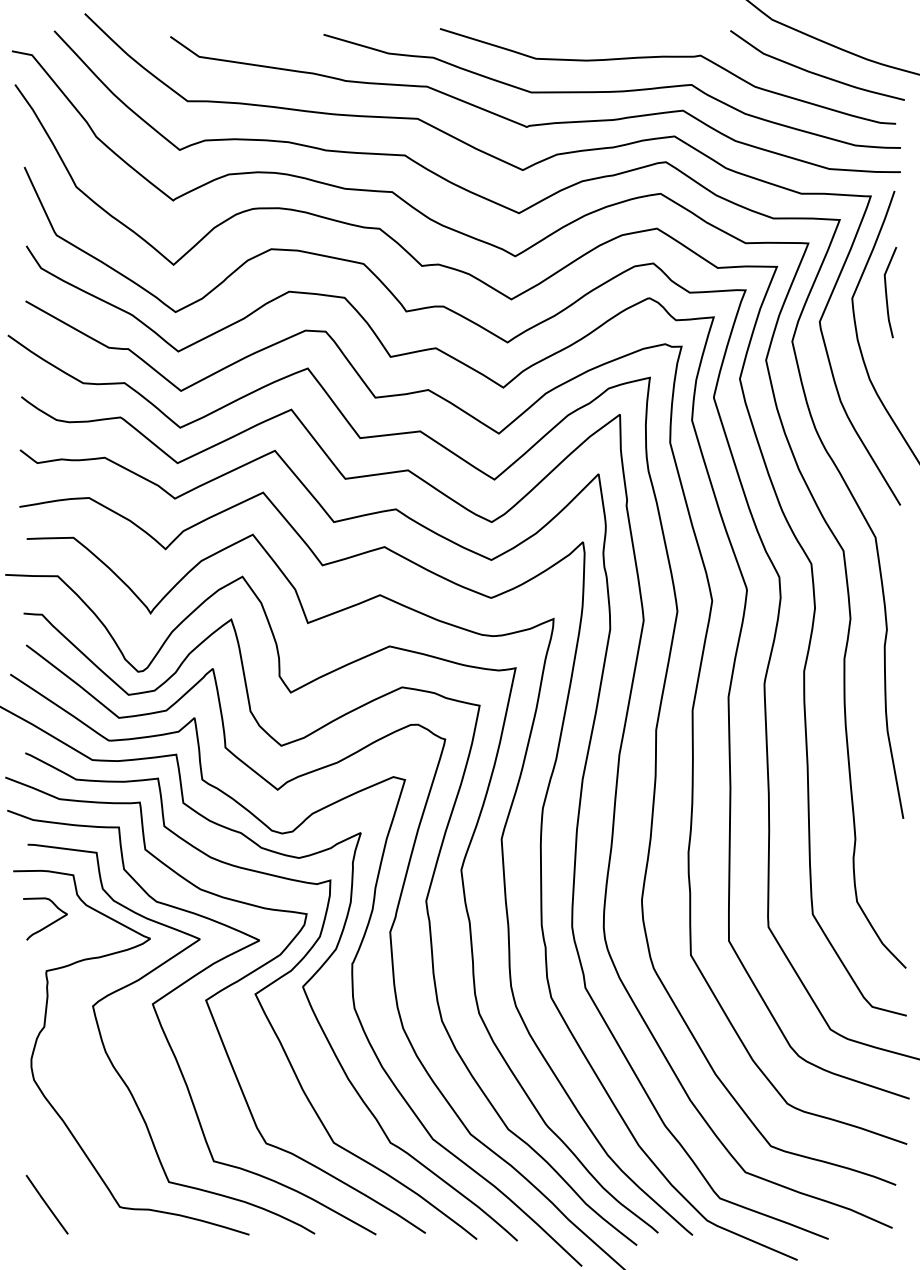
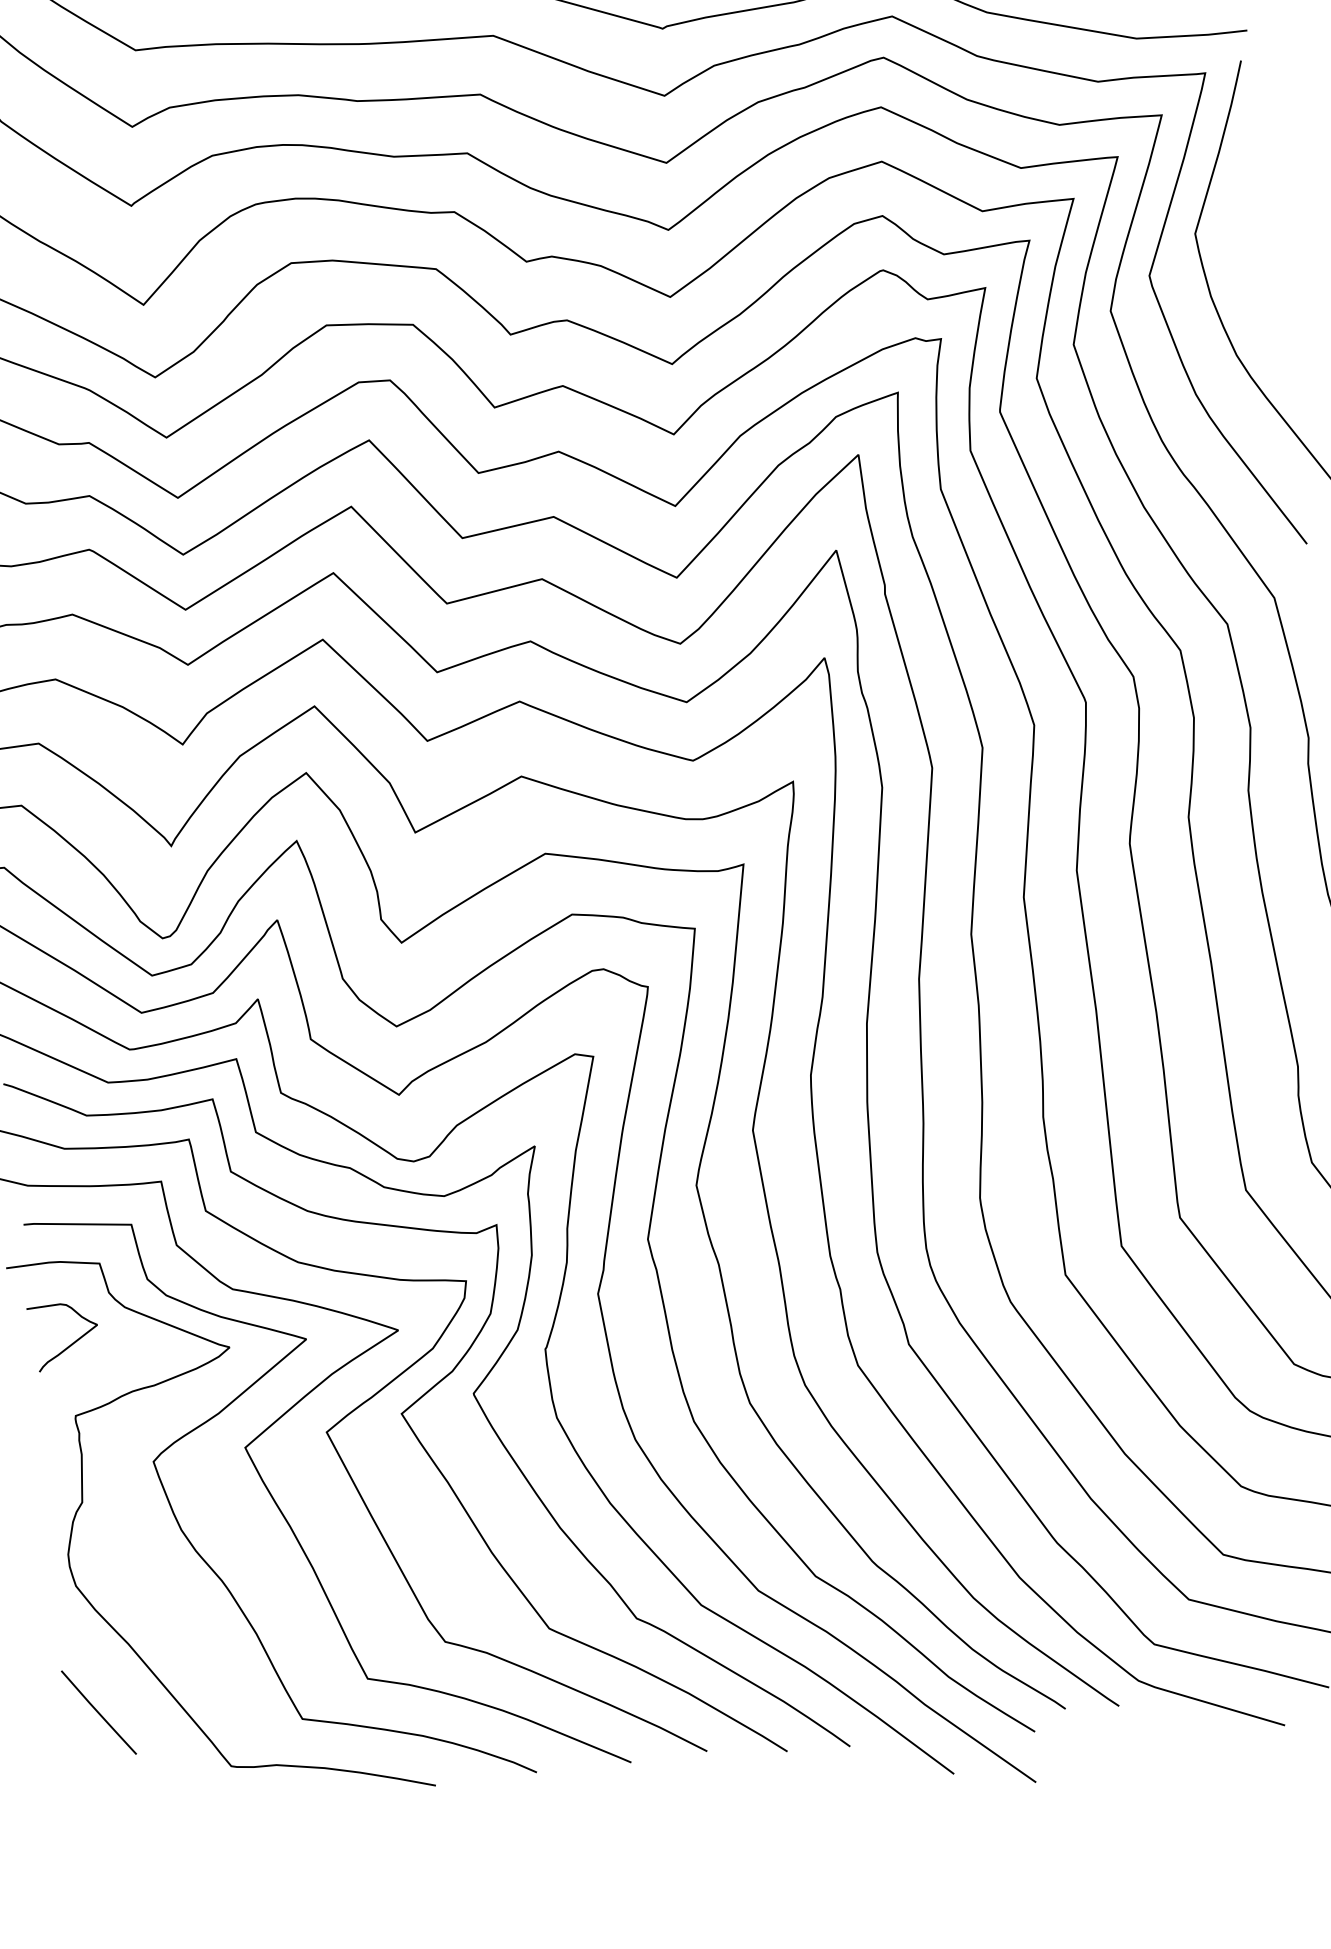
curve: (887, 293) -> (1248, 219), removed
line: (46, 1204) -> (97, 1712), moved

